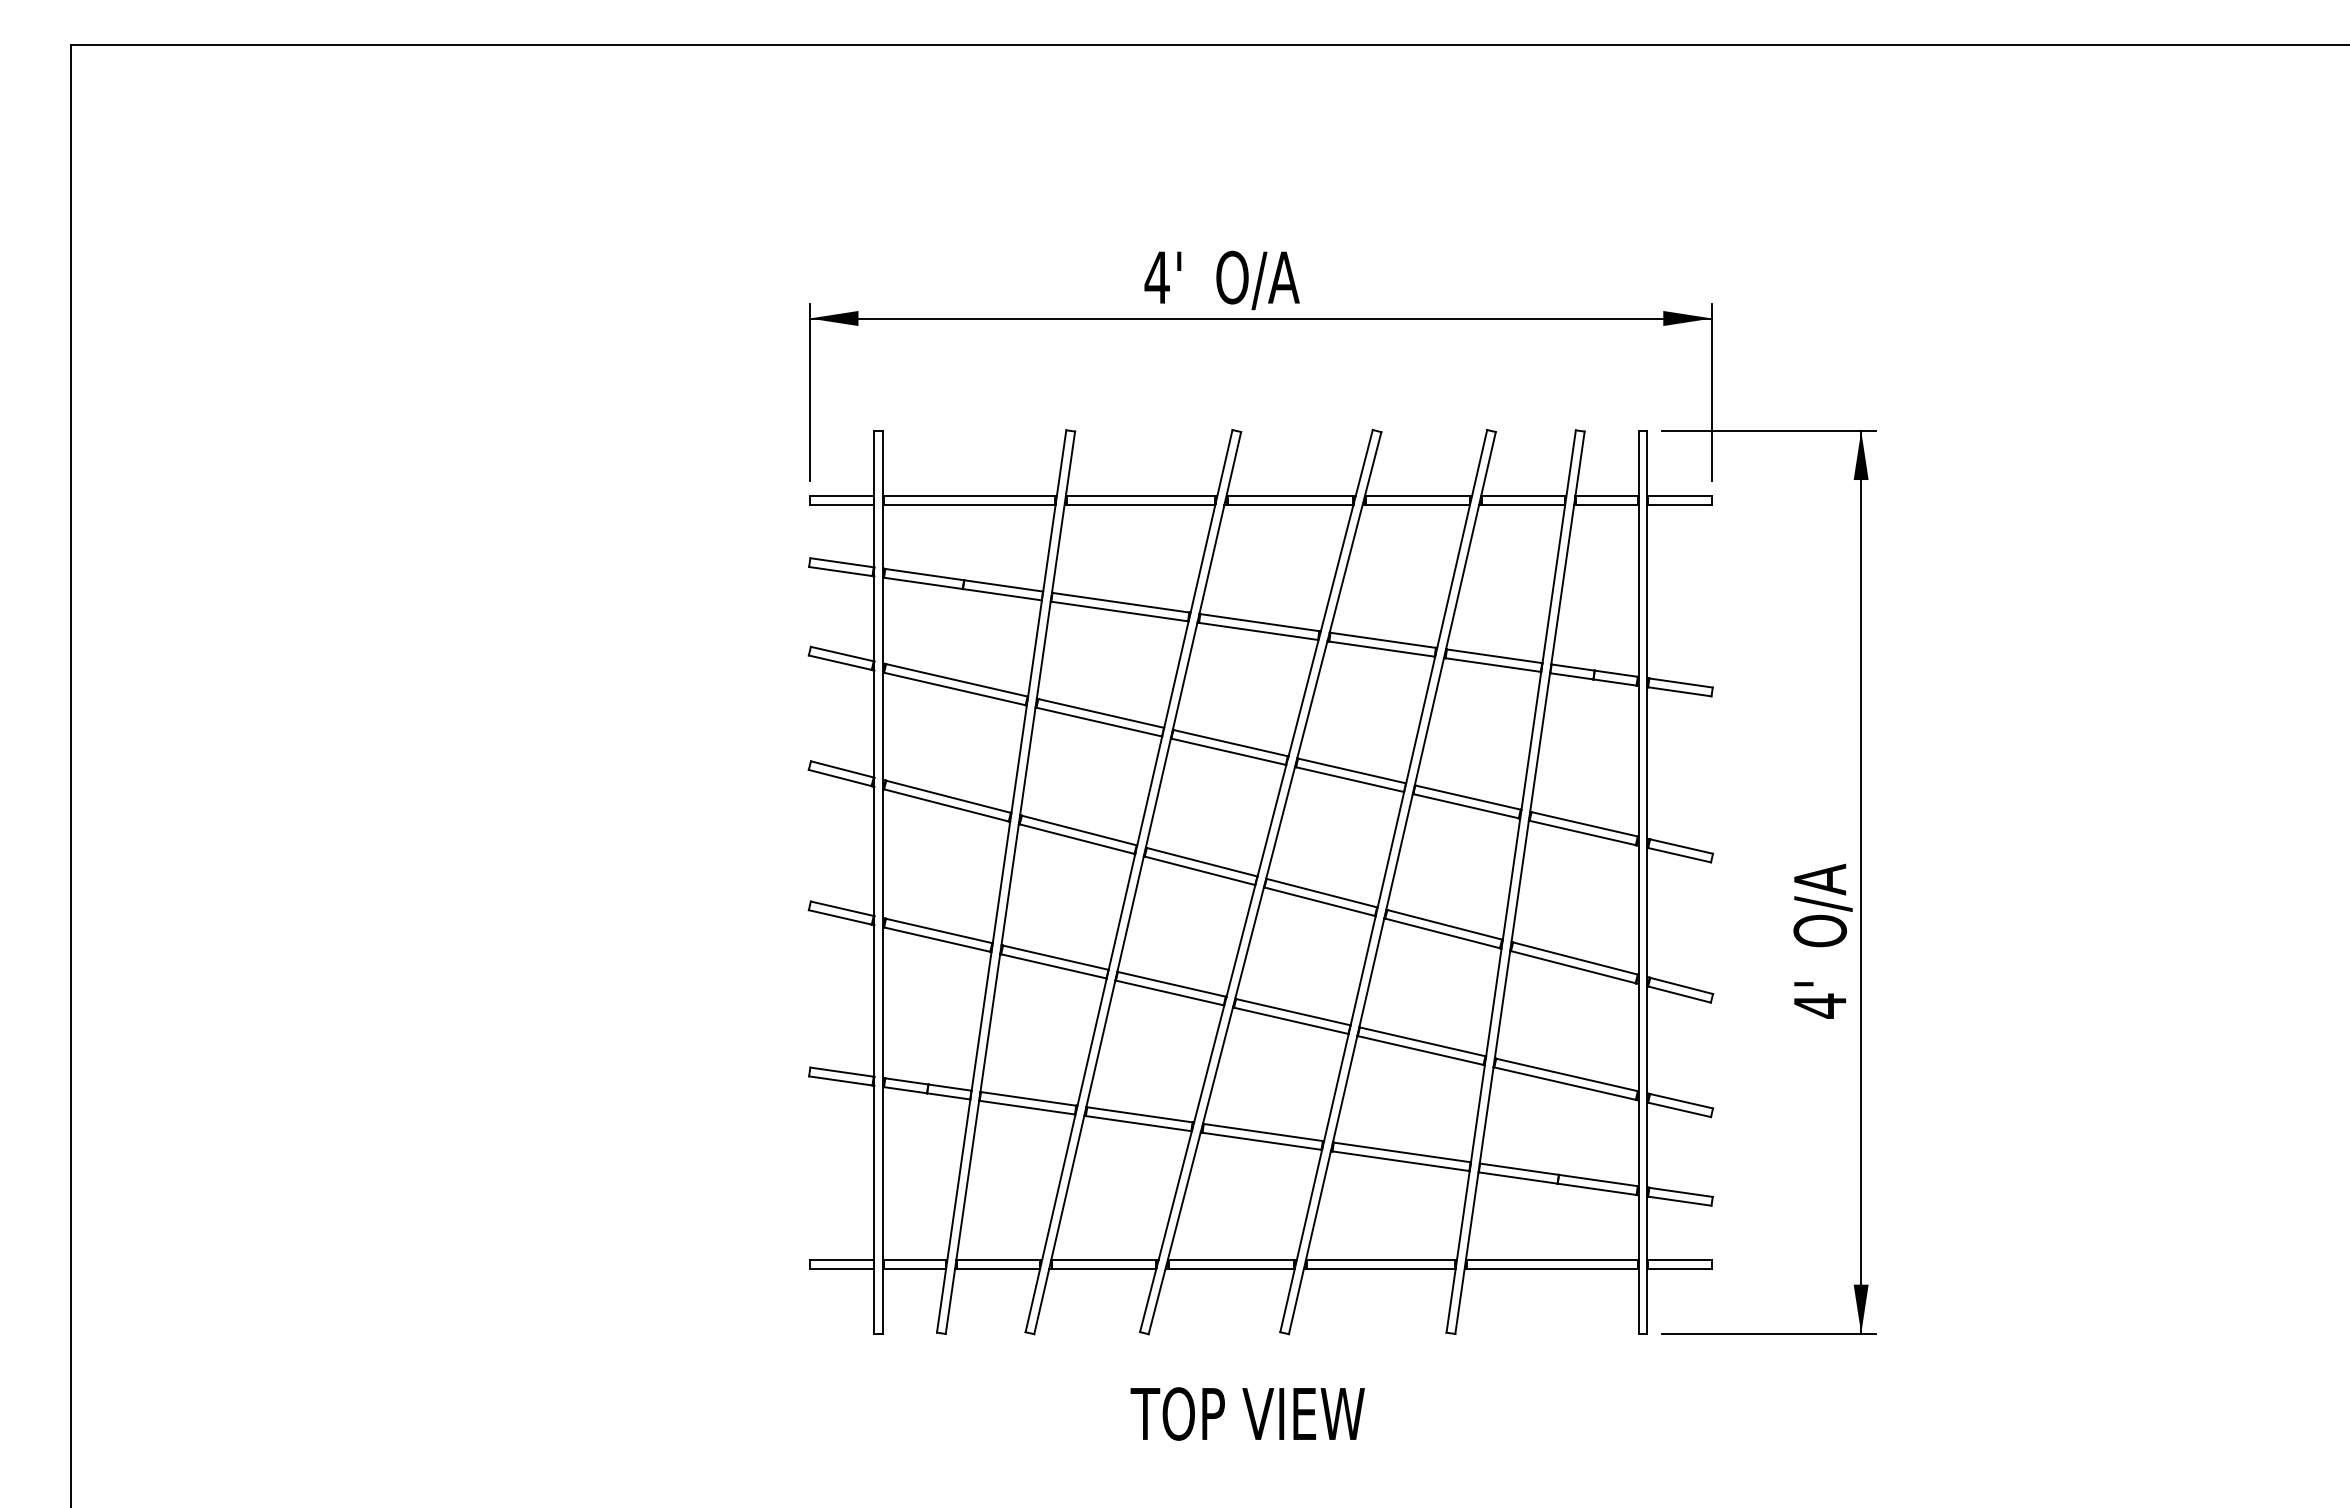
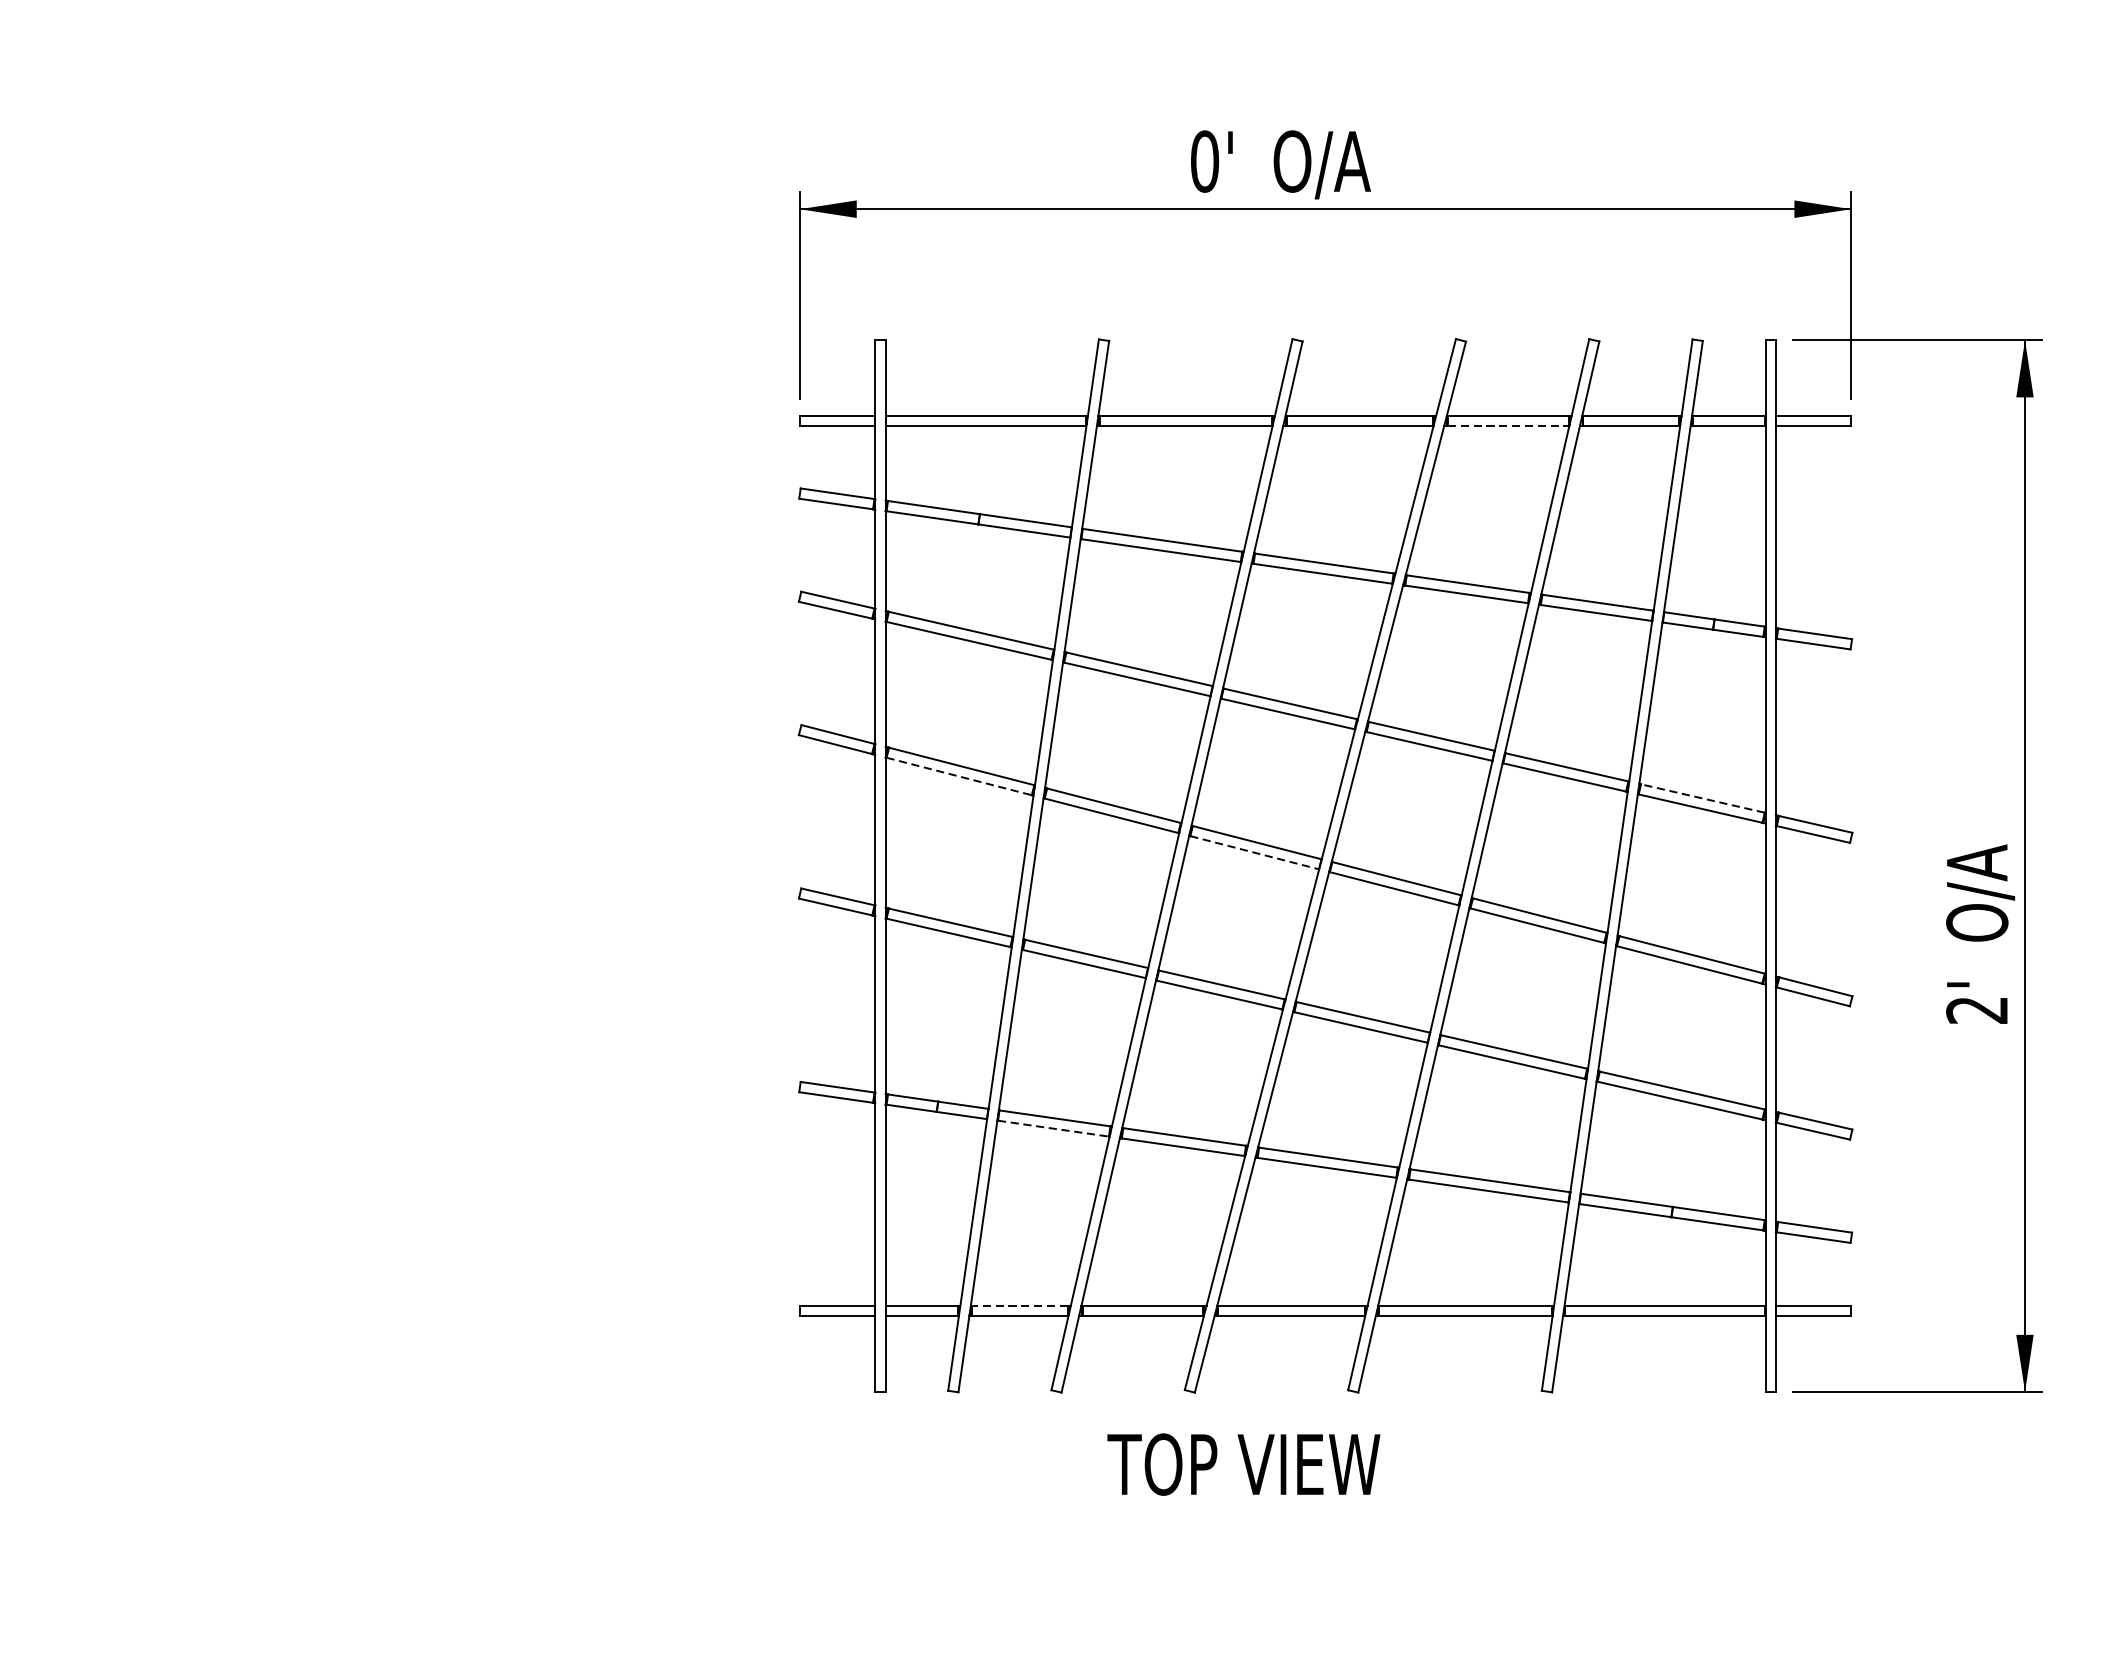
text: (1156, 277) -> (1203, 161), 4' -> 0'
line: (1417, 504) -> (1508, 425), solid -> dashed
line: (946, 805) -> (959, 776), solid -> dashed
line: (1584, 824) -> (1702, 798), solid -> dashed
line: (1200, 870) -> (1255, 852), solid -> dashed
text: (1819, 1005) -> (1976, 1009), 4' -> 2'
line: (1027, 1107) -> (1053, 1128), solid -> dashed
line: (997, 1259) -> (1018, 1305), solid -> dashed
text: (1247, 1413) -> (1243, 1463), moved

